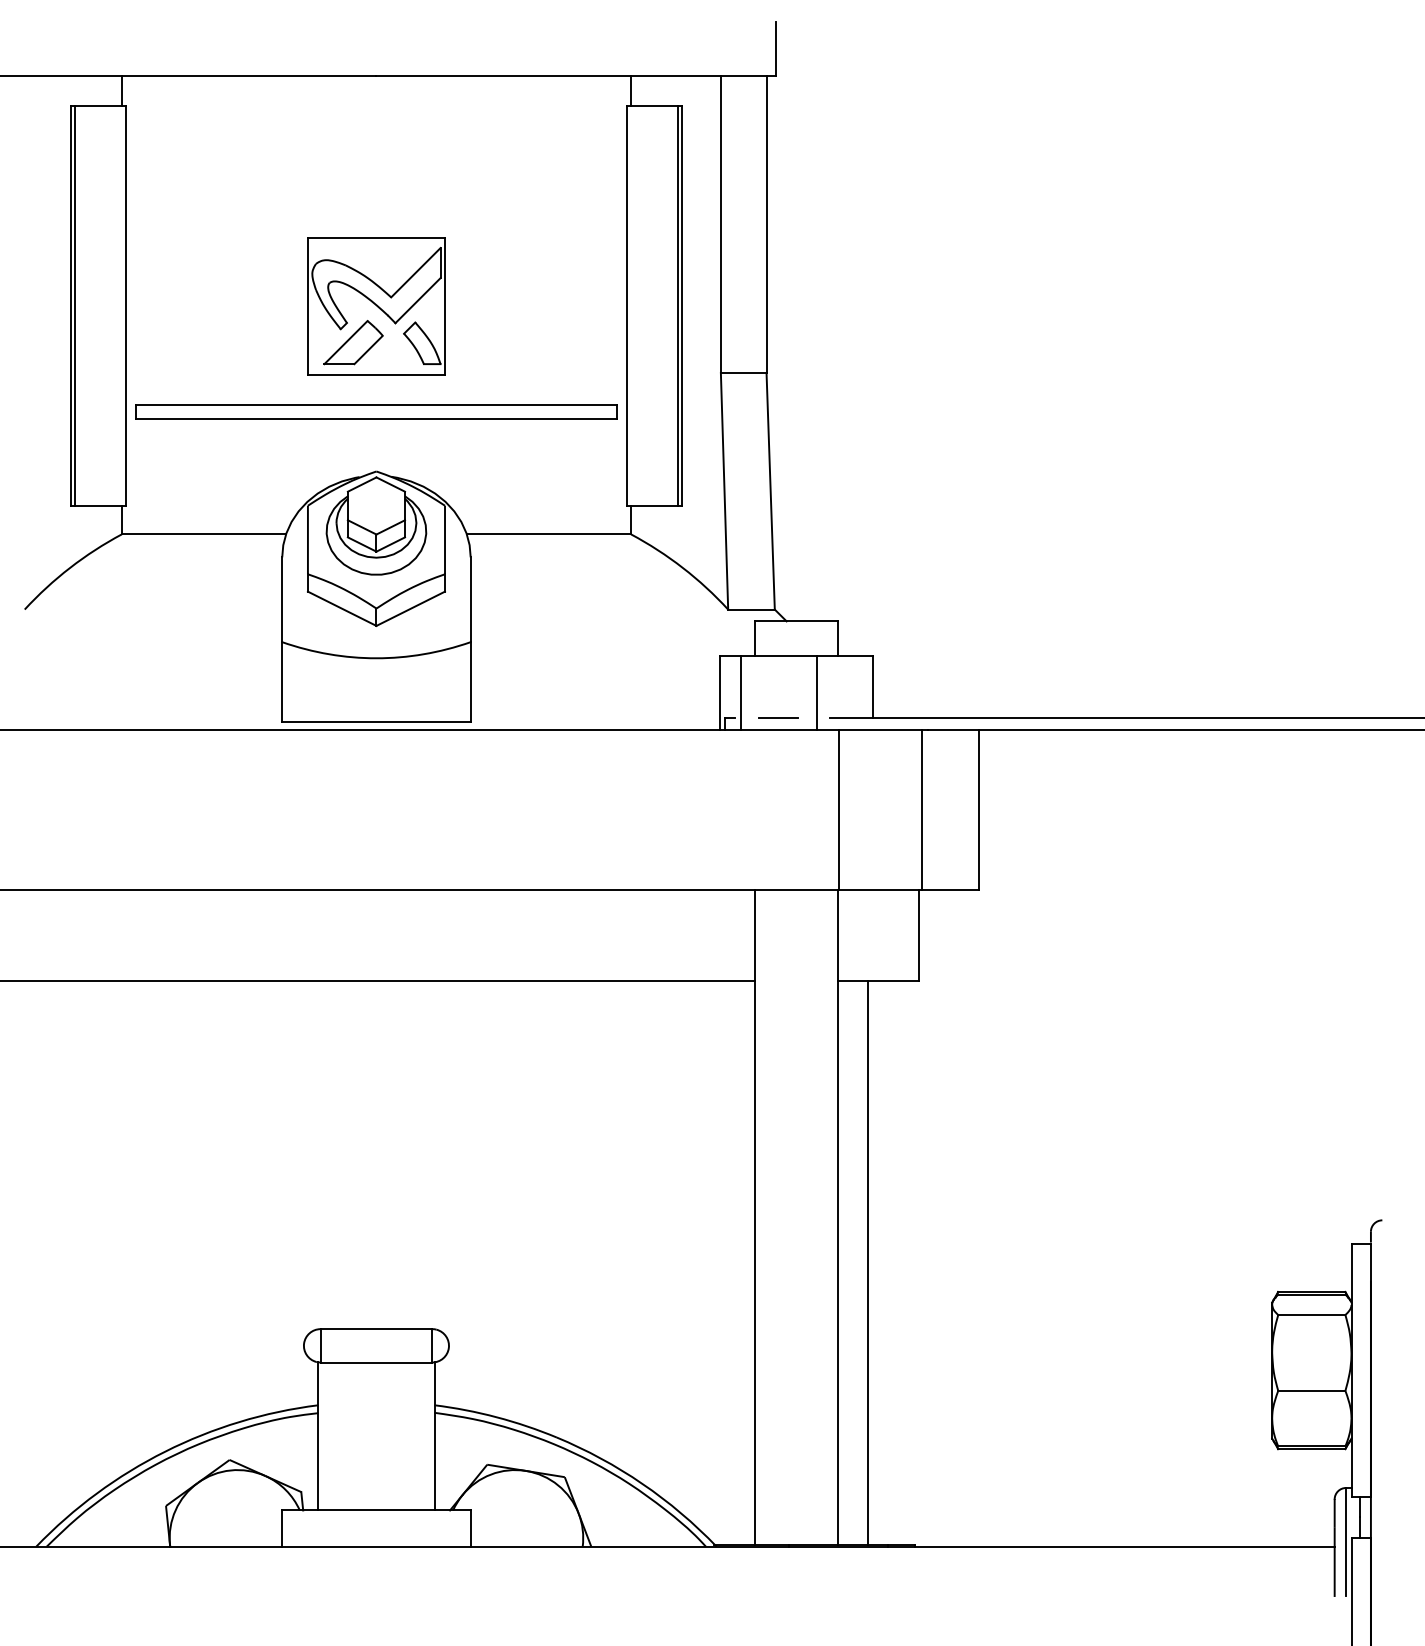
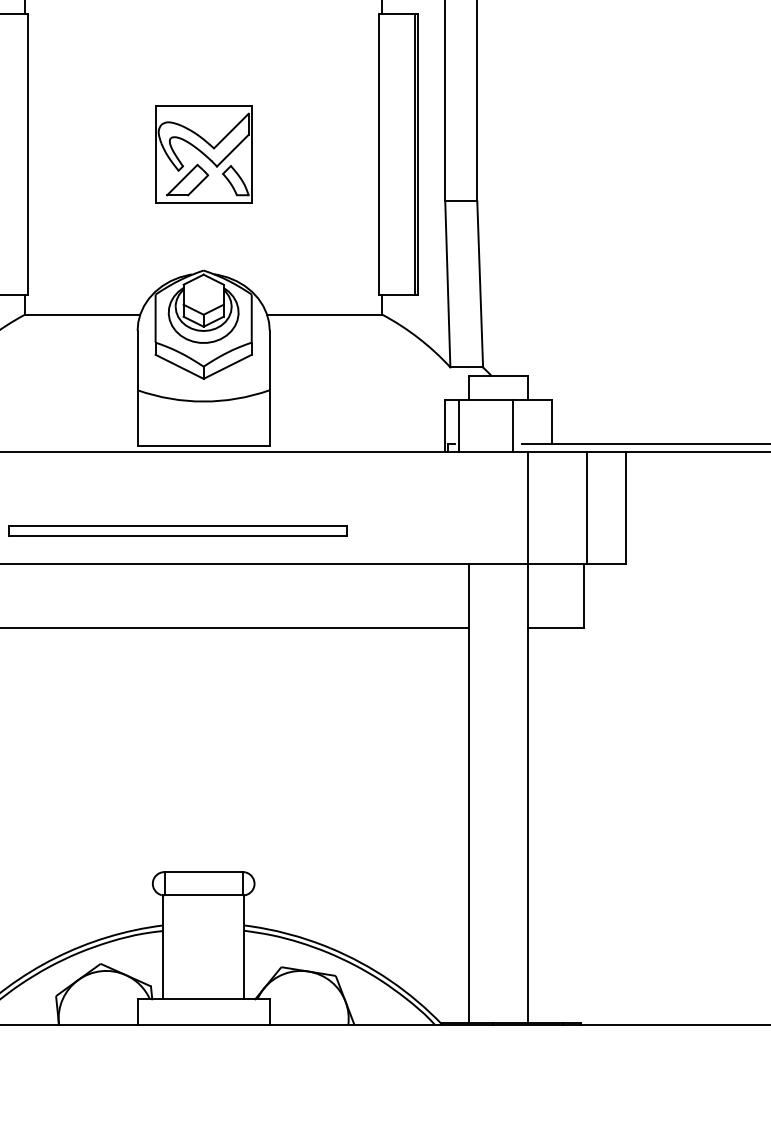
part: (376, 411) -> (178, 530), moved
line: (778, 717) -> (485, 443), removed
line: (867, 1262) -> (548, 825), removed

